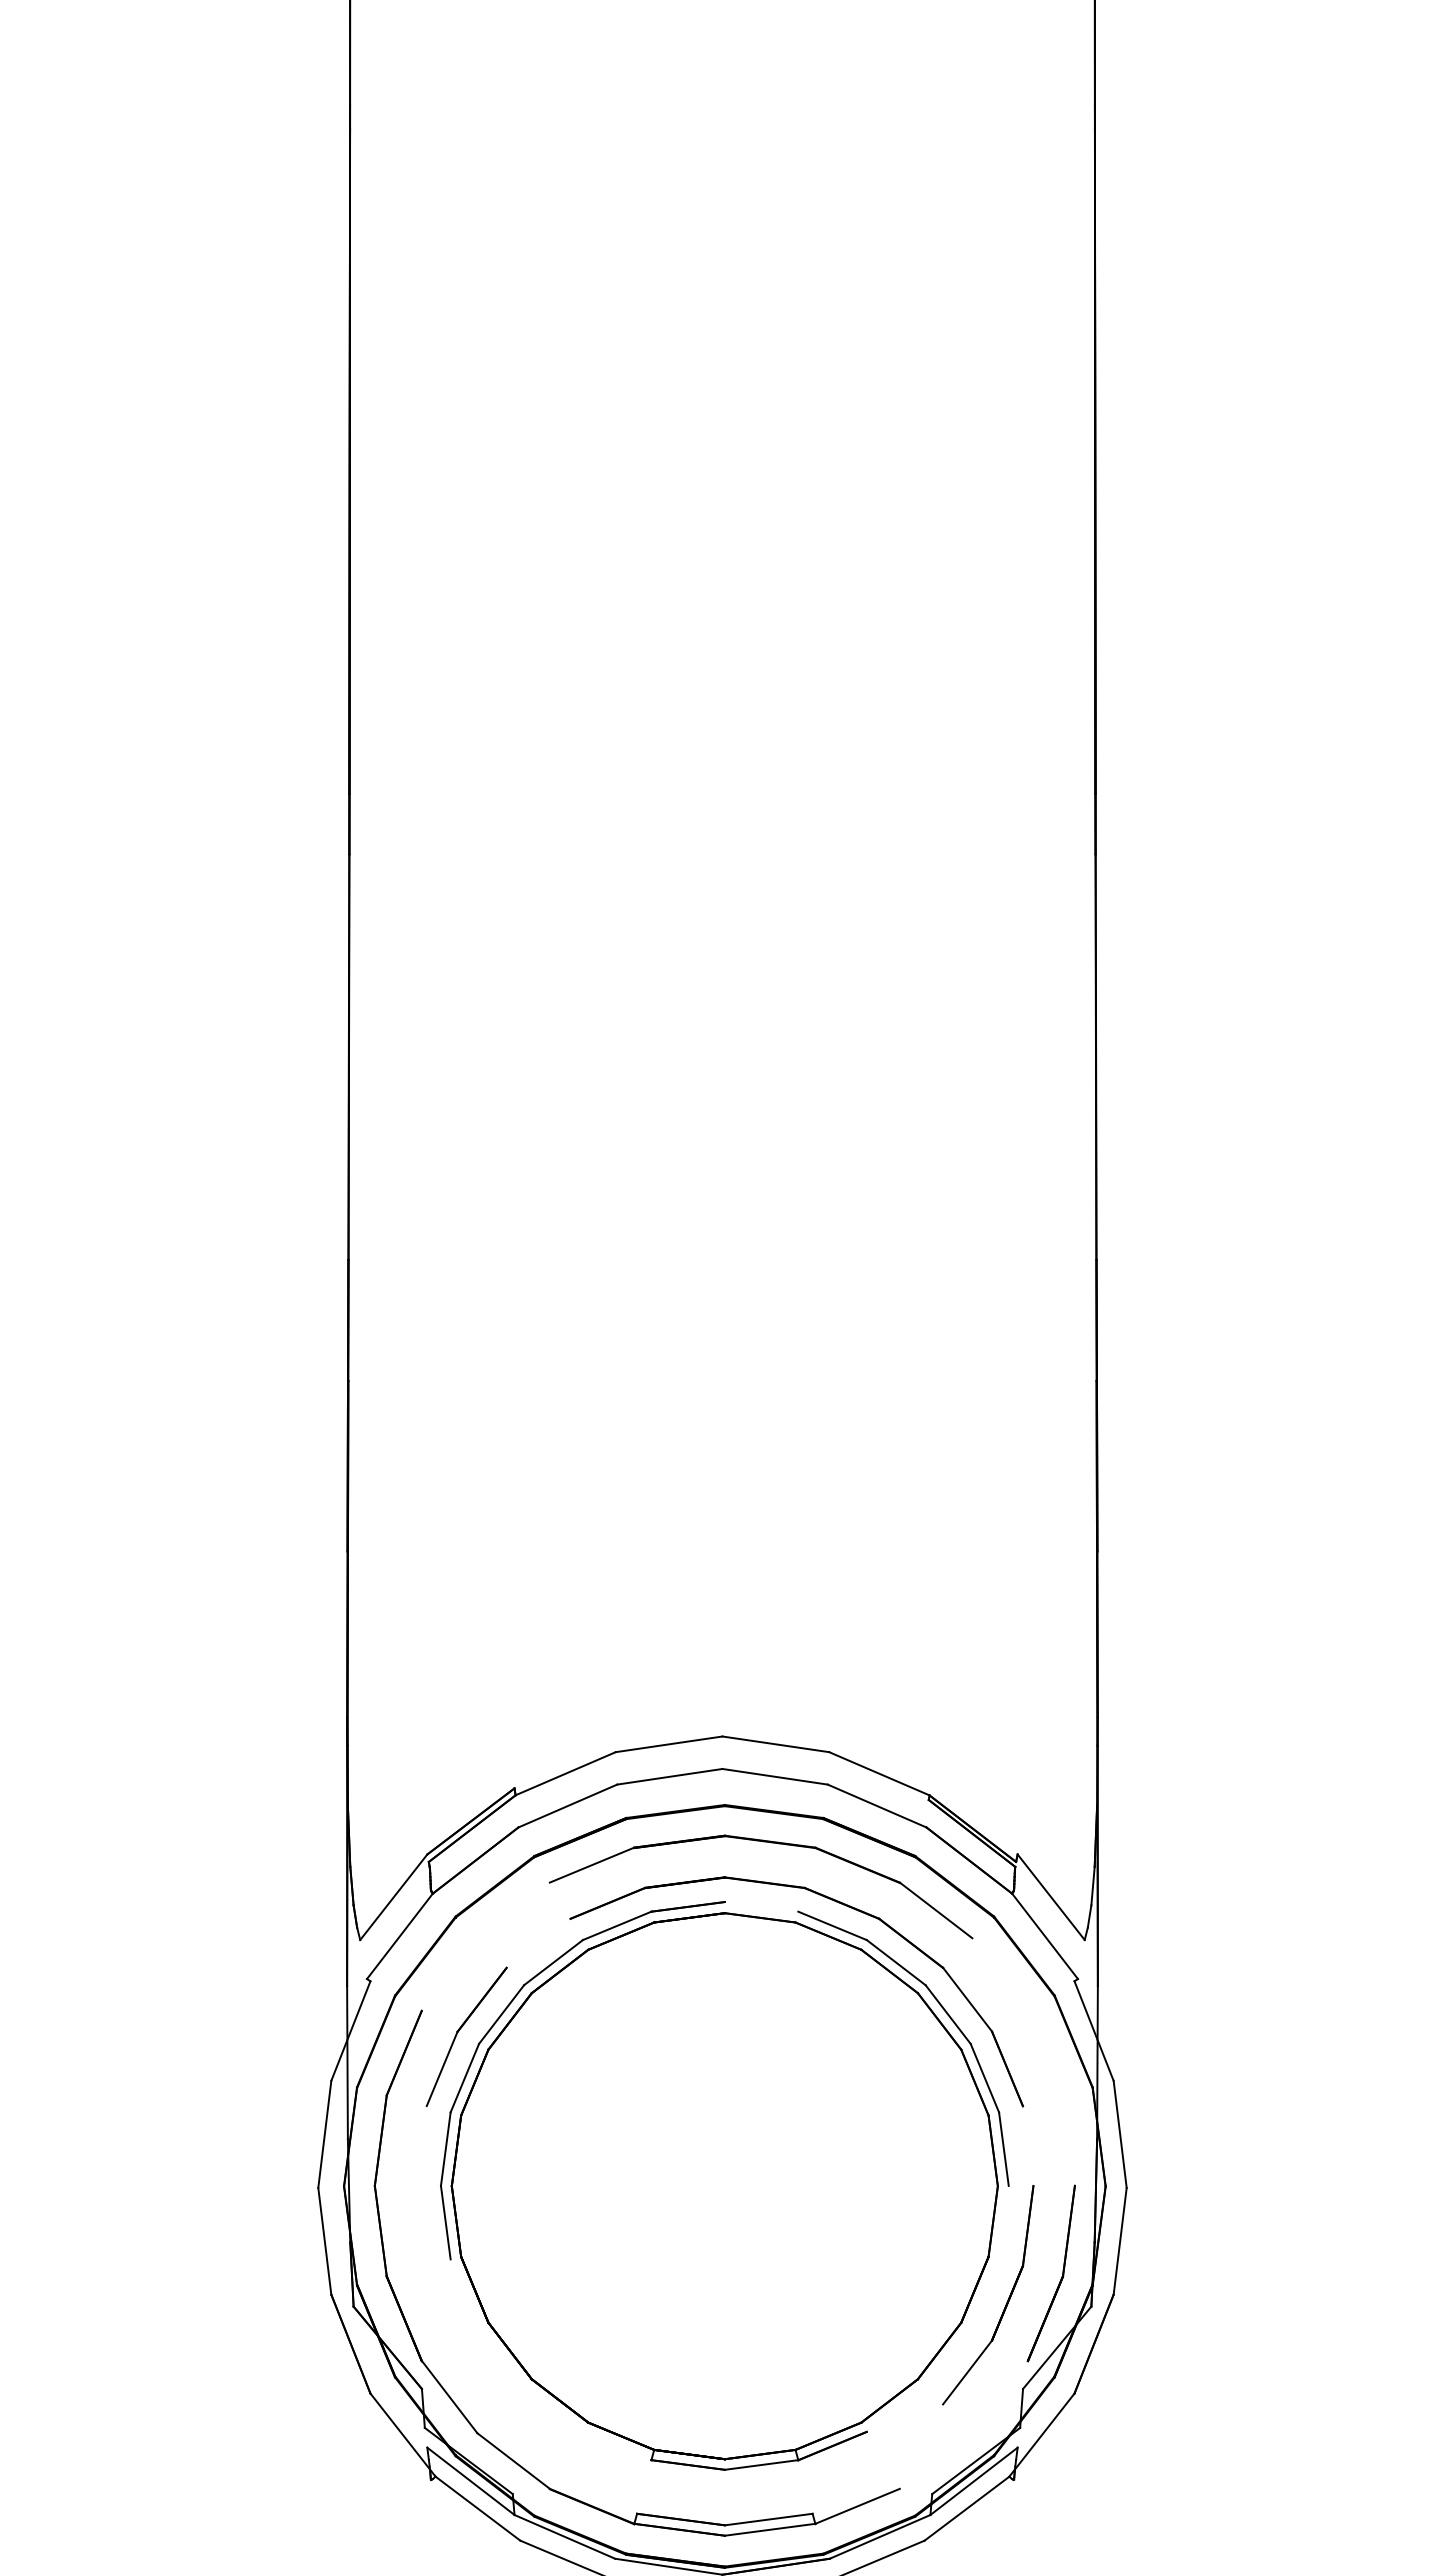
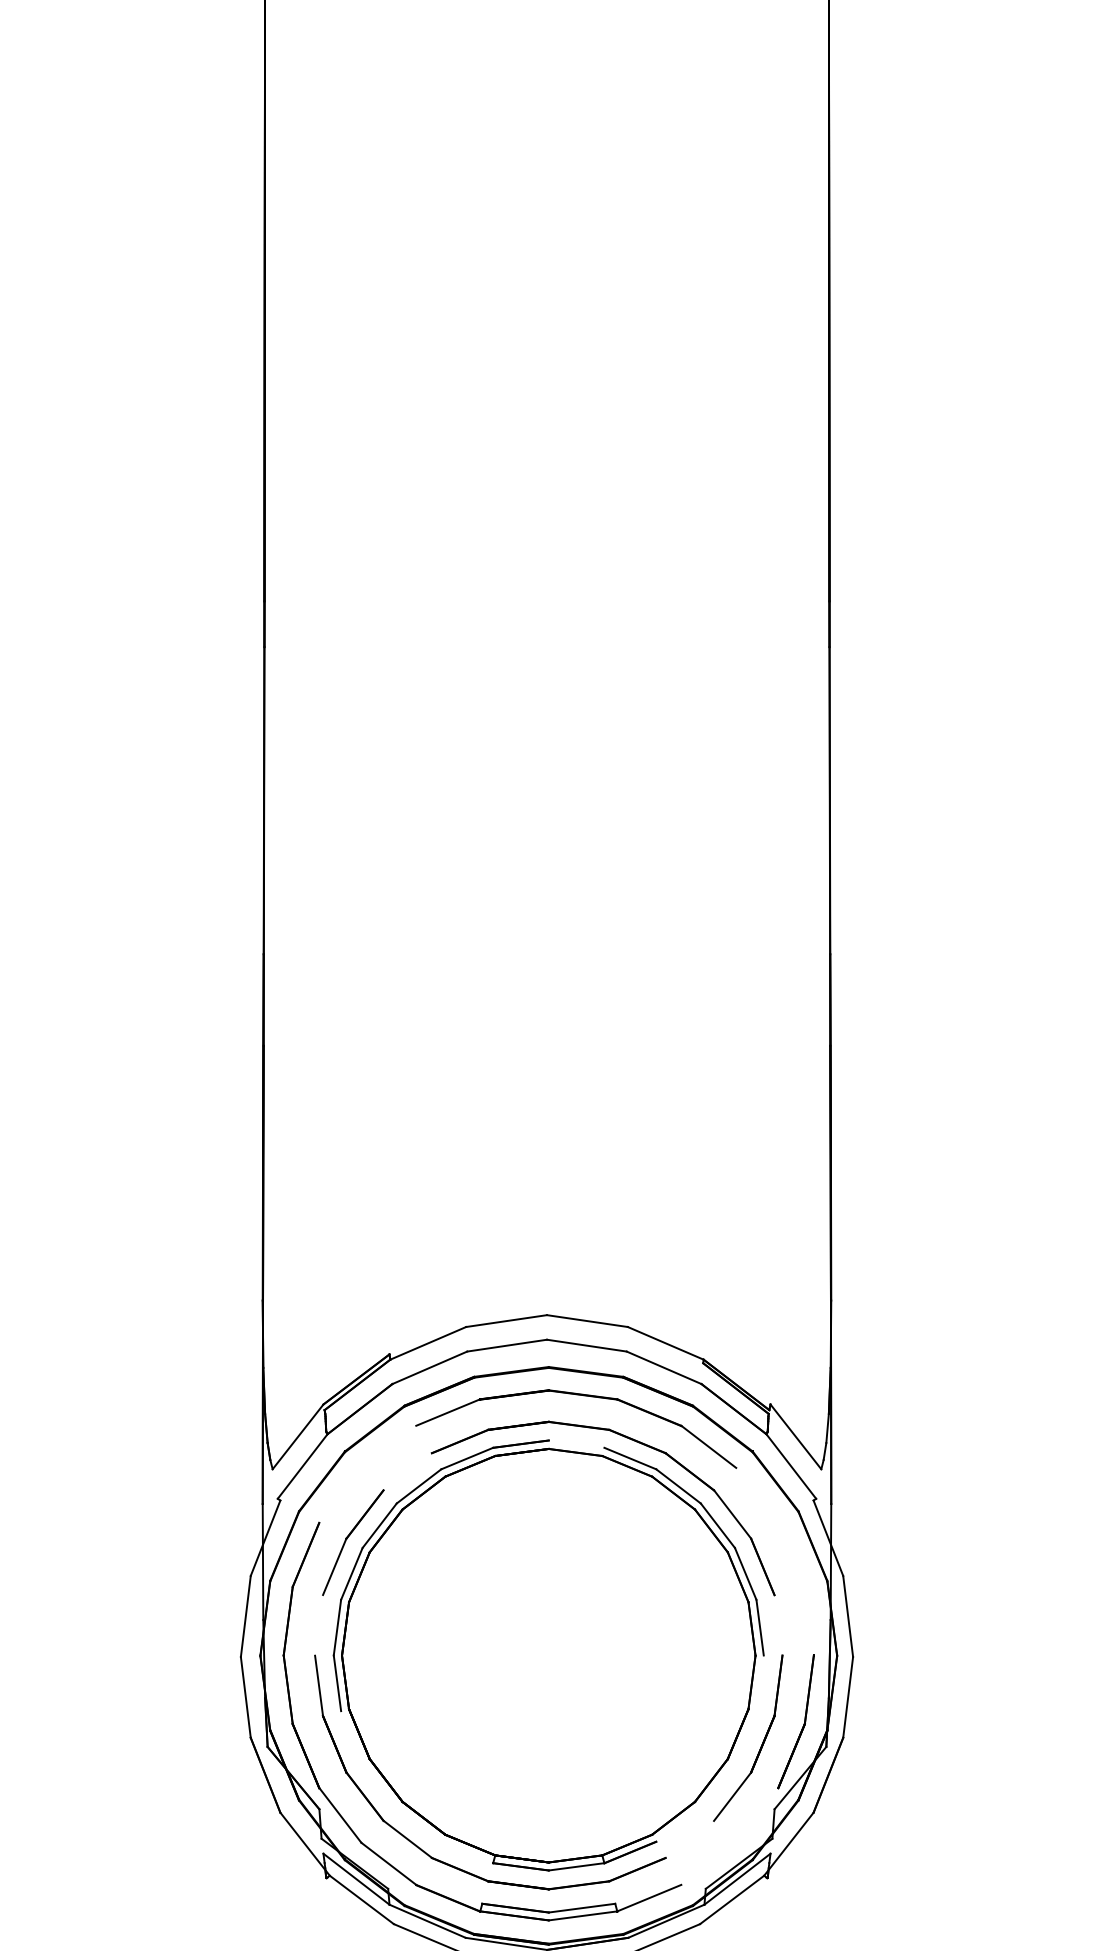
part: (596, 2462) -> (451, 1864), added

